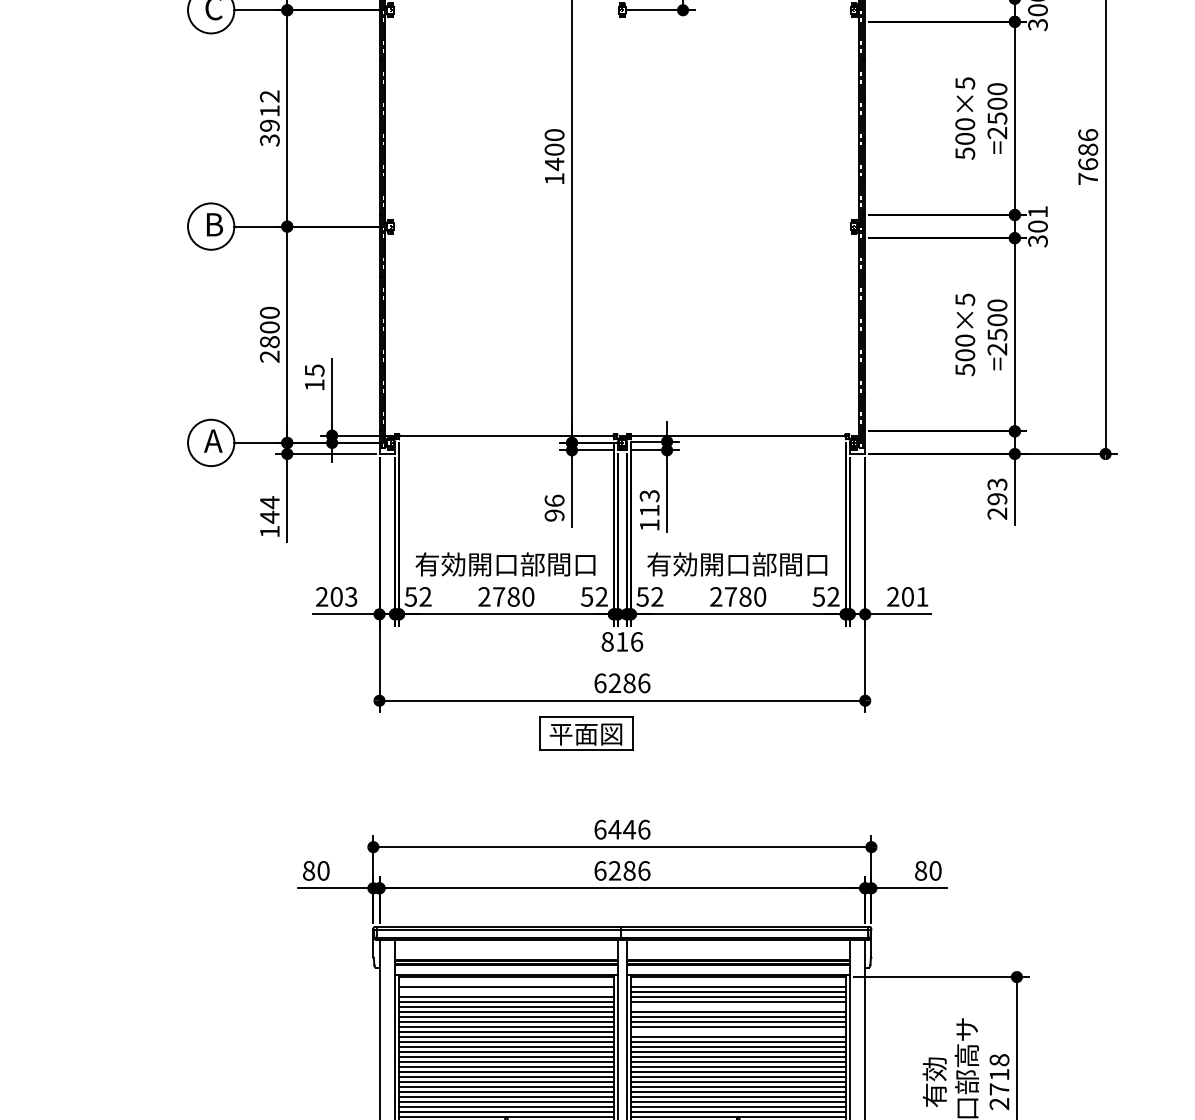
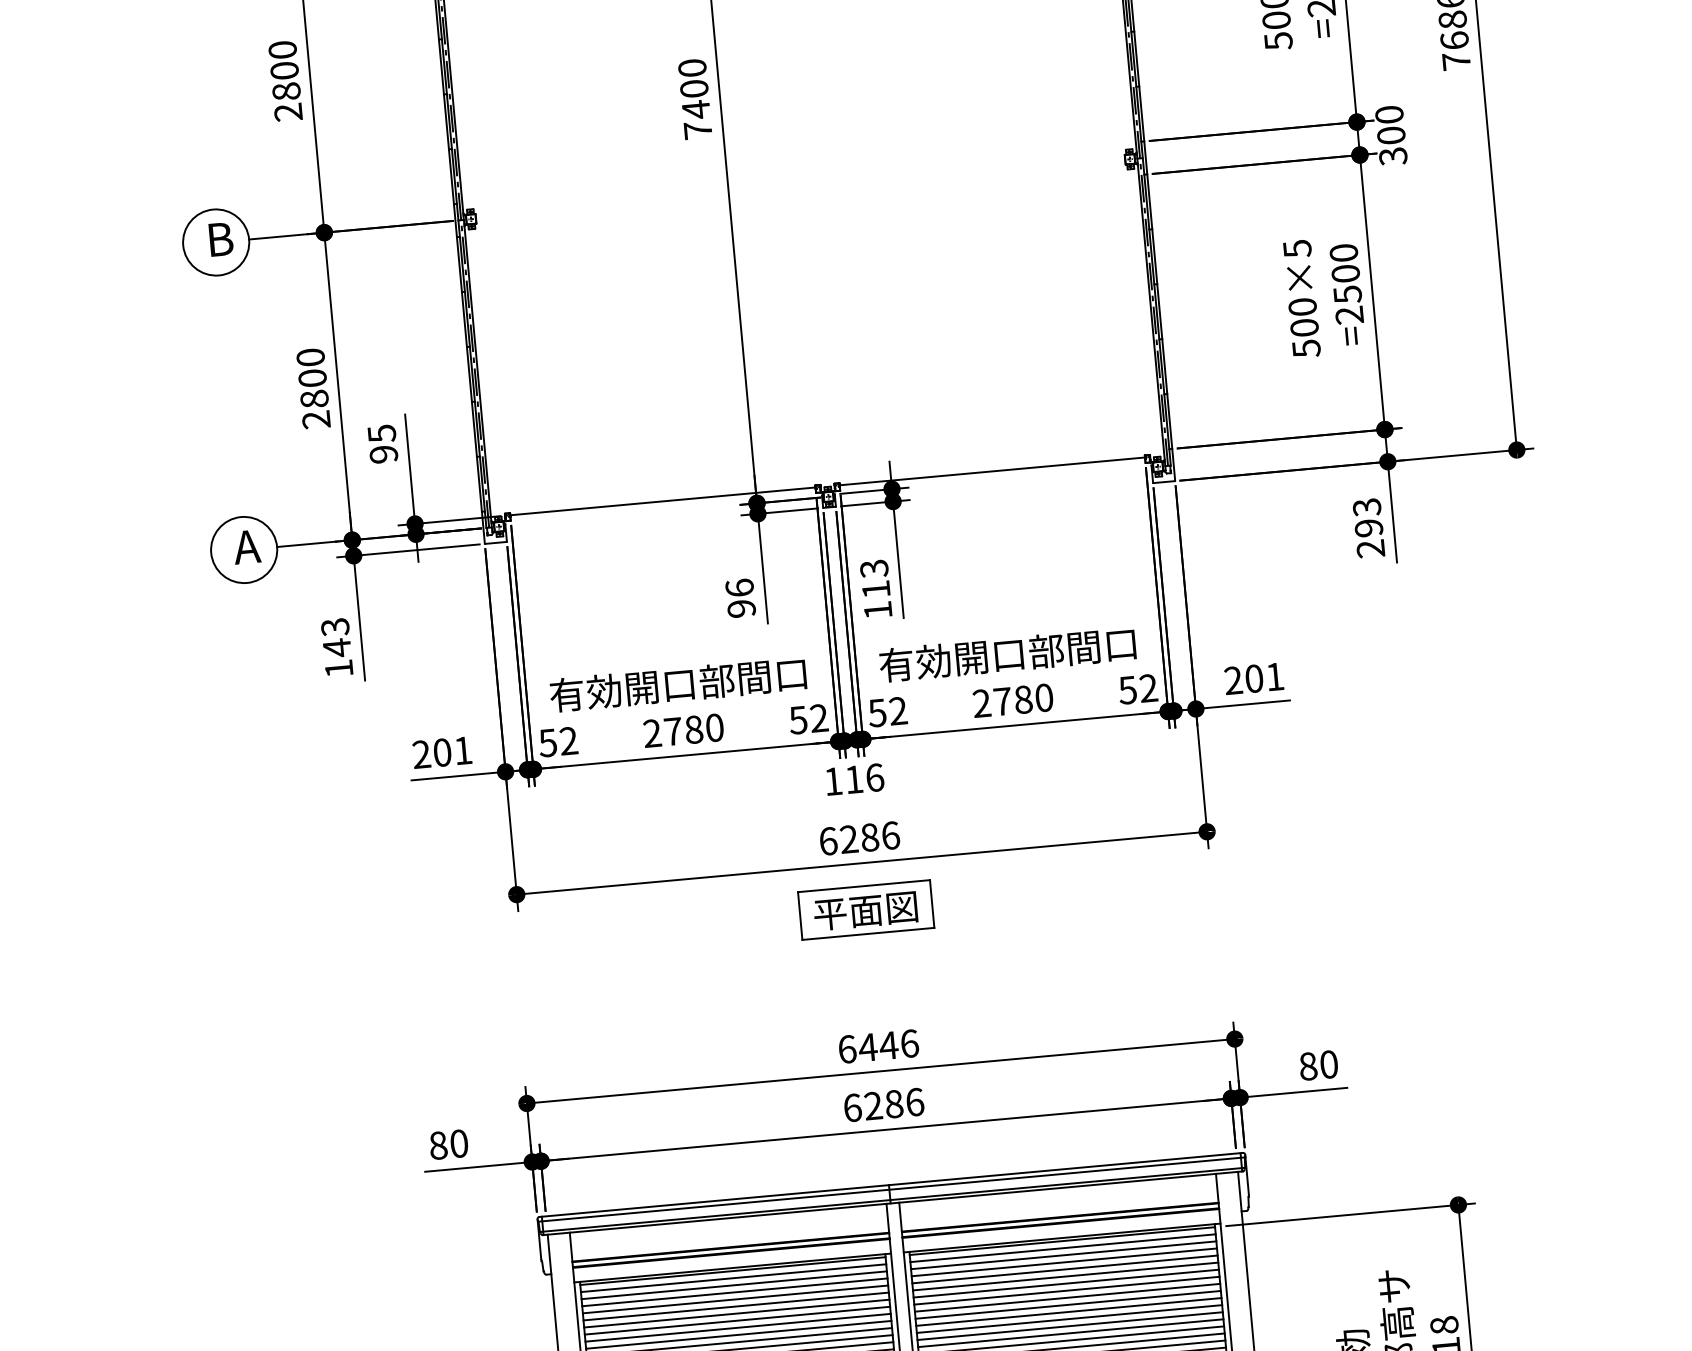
text: (269, 118) -> (285, 81), 3912 -> 2800
text: (554, 178) -> (697, 129), 1400 -> 7400
text: (1037, 211) -> (1388, 114), 301 -> 300
text: (314, 385) -> (383, 454), 15 -> 95
text: (269, 502) -> (334, 627), 144 -> 143
text: (351, 596) -> (463, 750), 203 -> 201
text: (607, 641) -> (833, 780), 816 -> 116
part: (586, 733) -> (866, 909), moved
line: (506, 982) -> (733, 1278), added
line: (737, 982) -> (1062, 1248), added
line: (506, 992) -> (734, 1292), added
line: (737, 1007) -> (1065, 1284), added
line: (737, 1031) -> (1068, 1318), added

